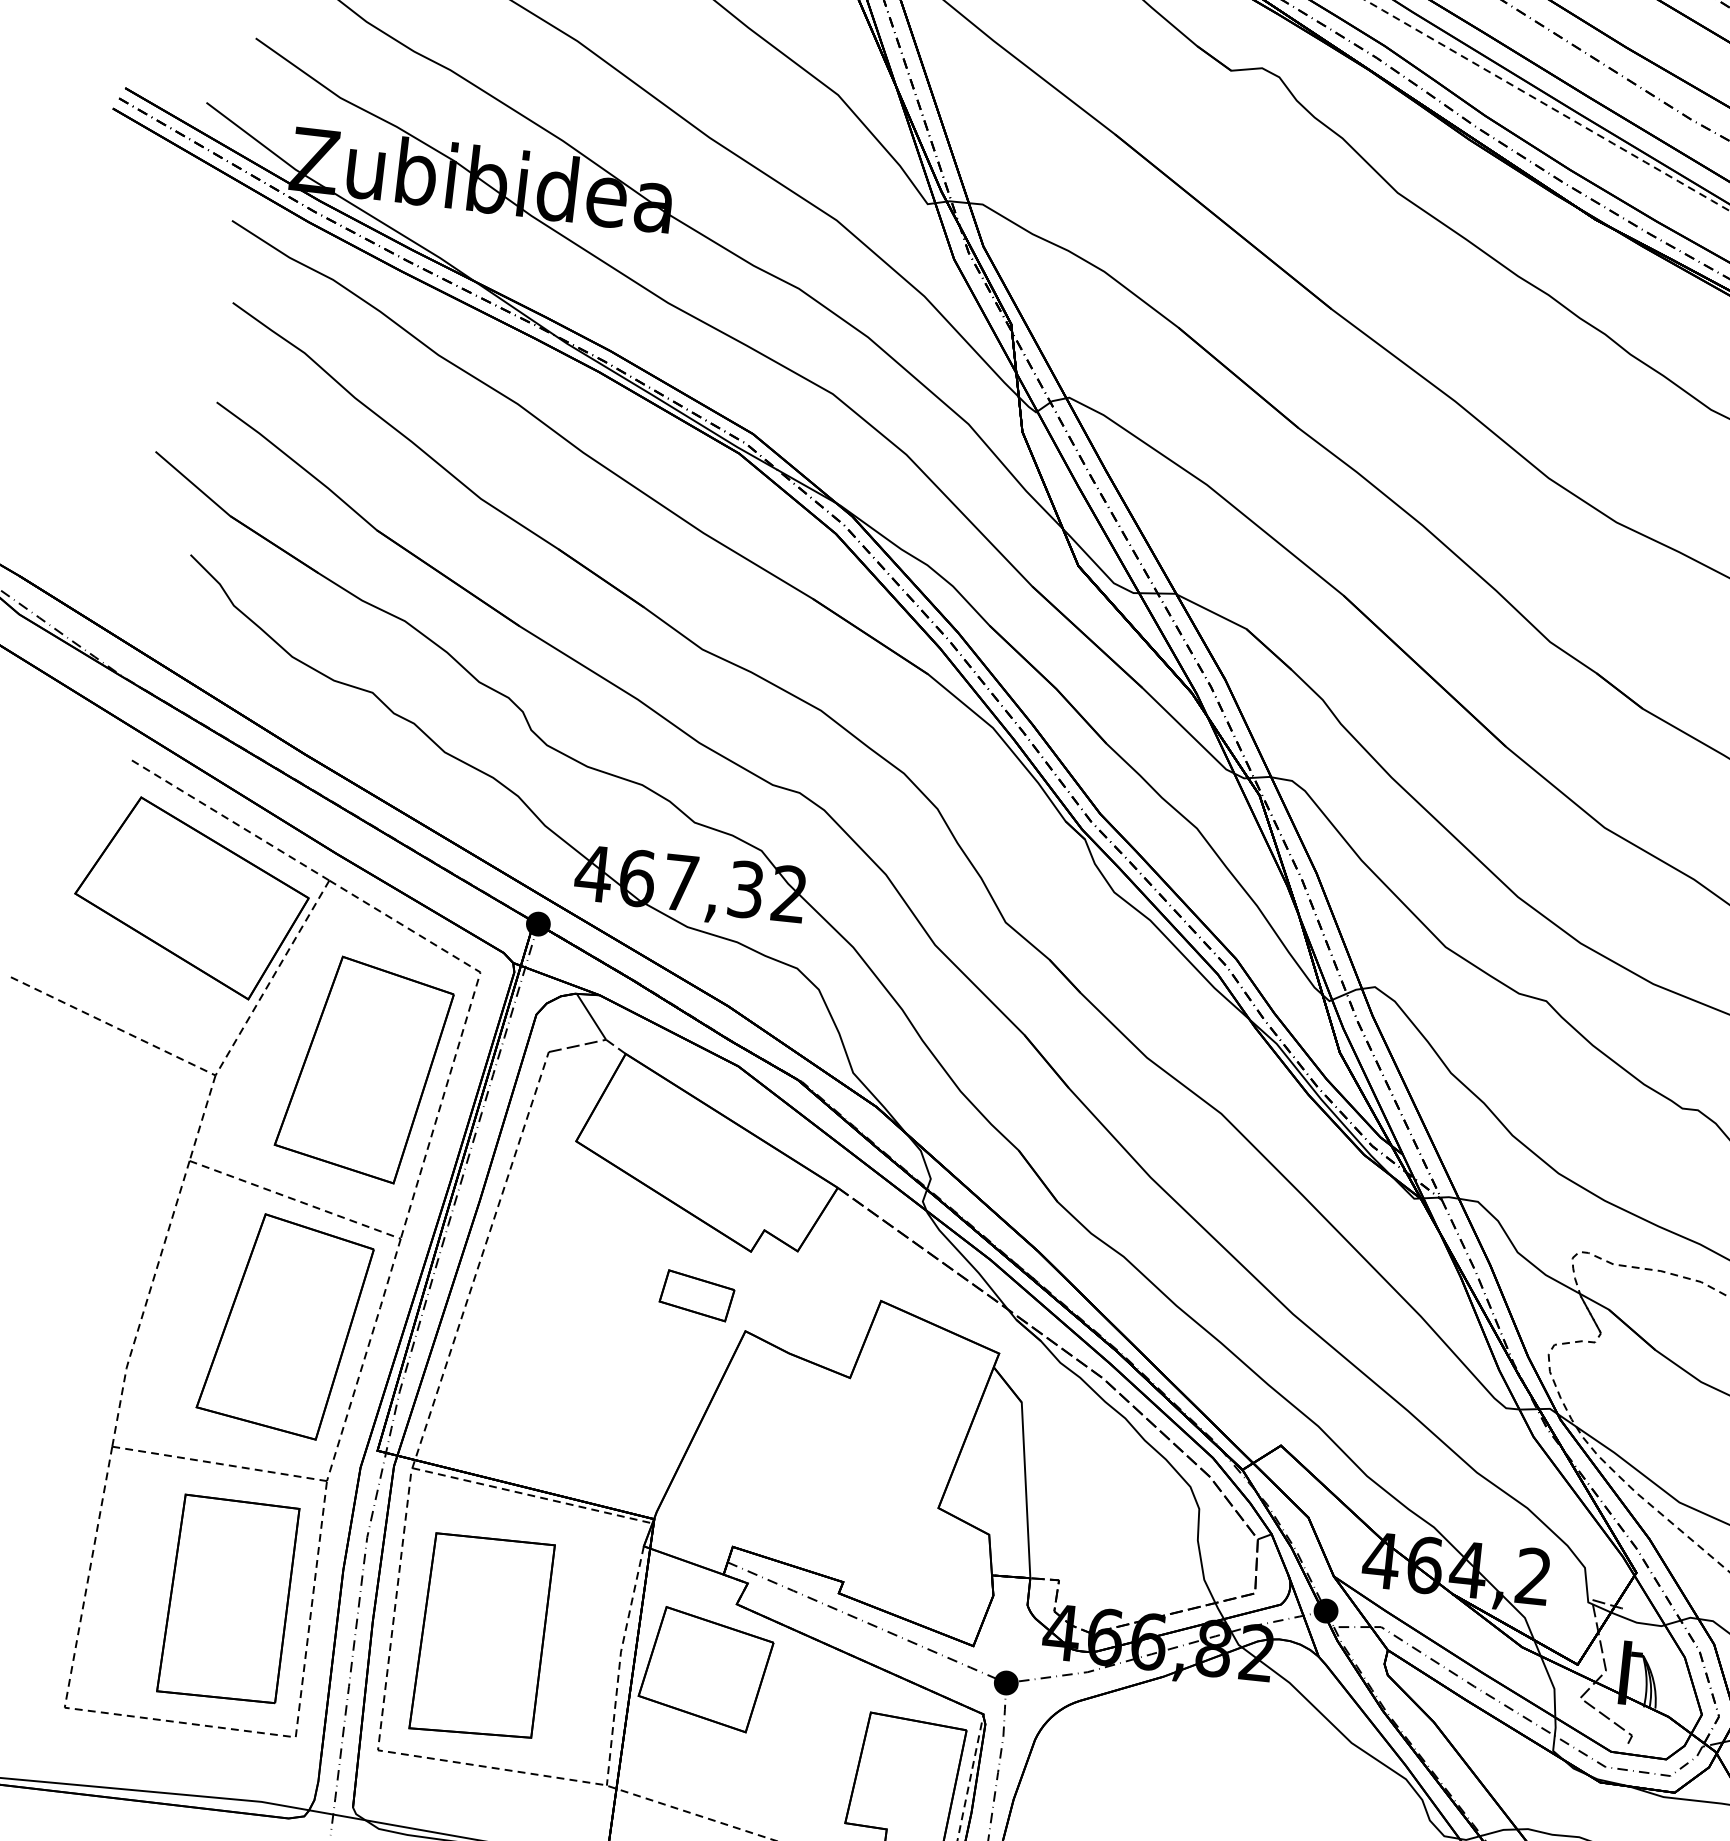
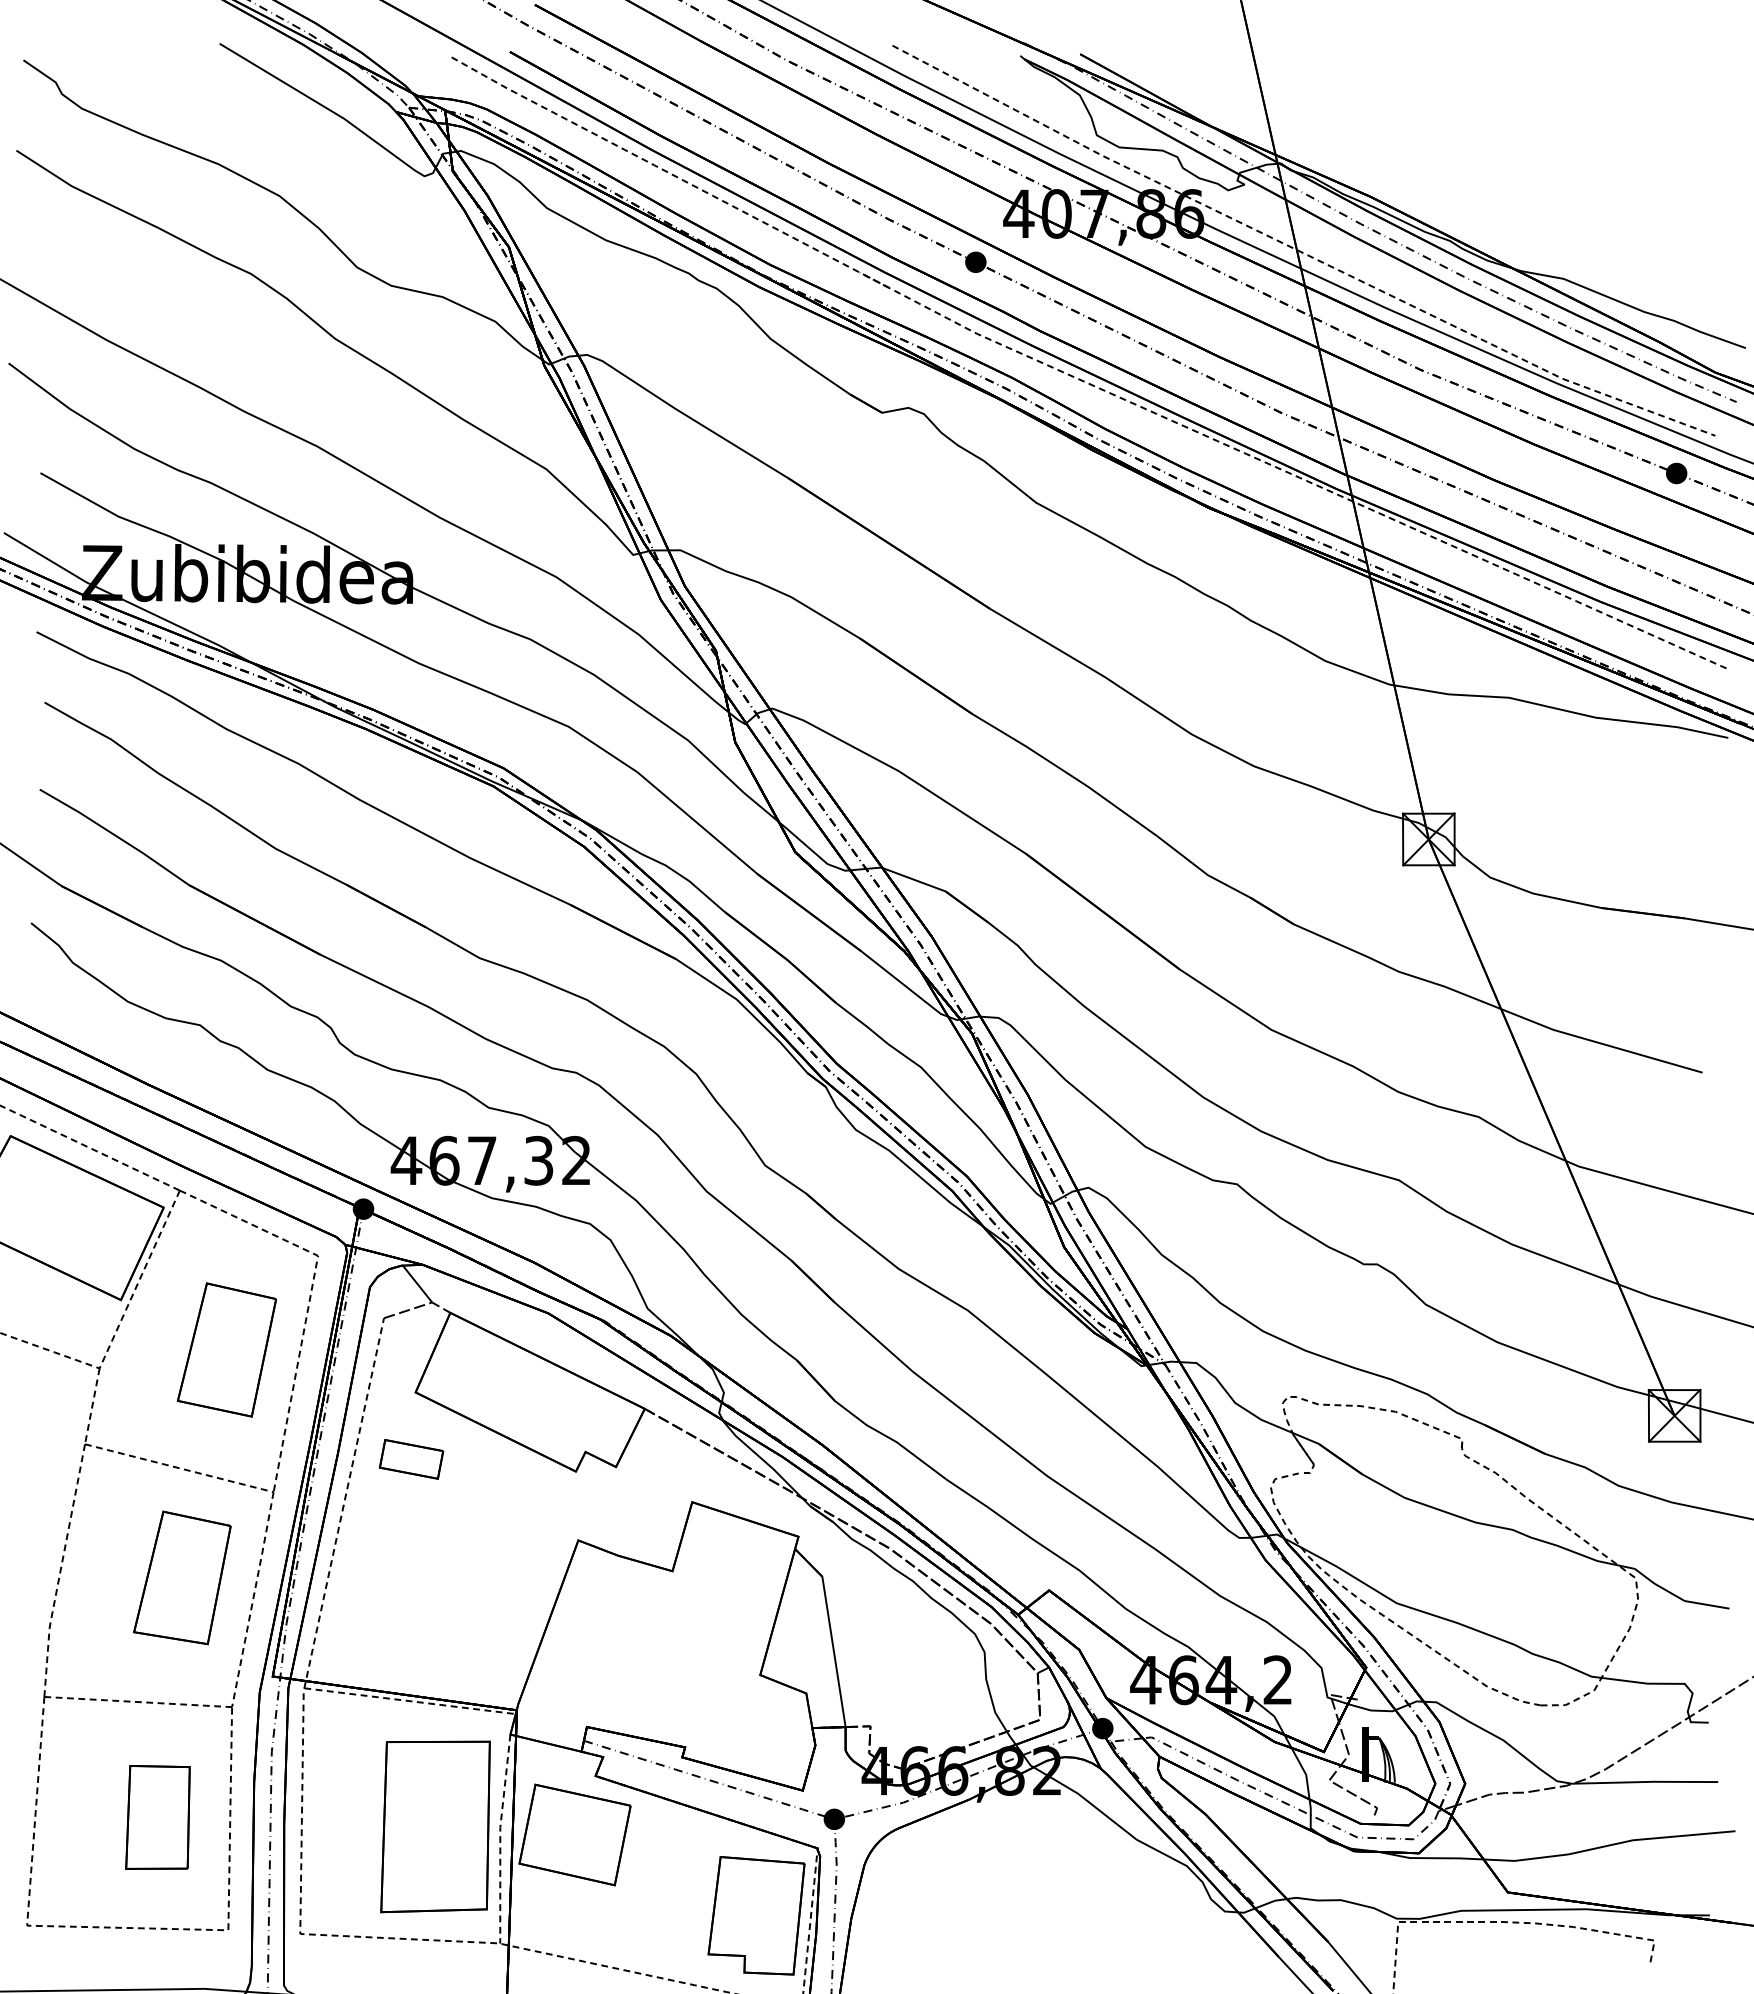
part: (363, 1069) -> (226, 1349), size x0.7
part: (697, 1295) -> (411, 1459), moved
part: (285, 1325) -> (182, 1577), size x0.7
part: (227, 1599) -> (157, 1817), size x0.6
part: (482, 1636) -> (435, 1826), moved

